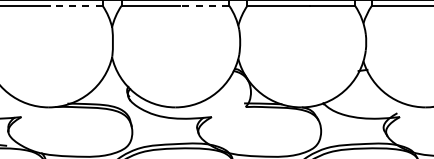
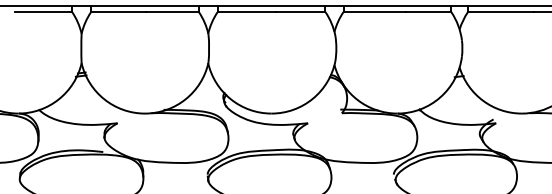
line: (75, 6) -> (171, 12), dashed -> solid
line: (204, 6) -> (300, 12), dashed -> solid

